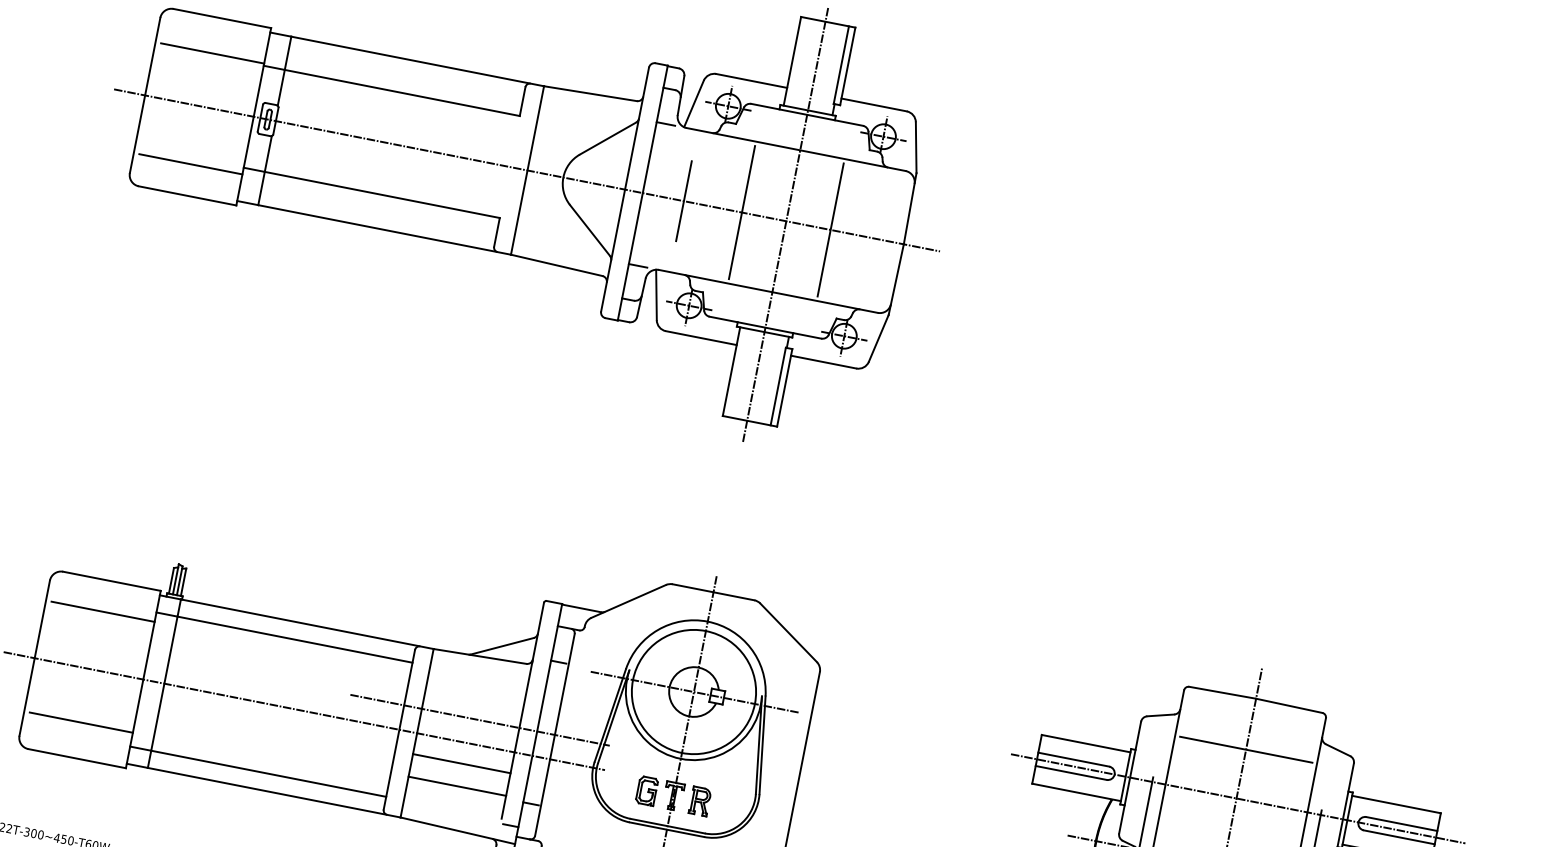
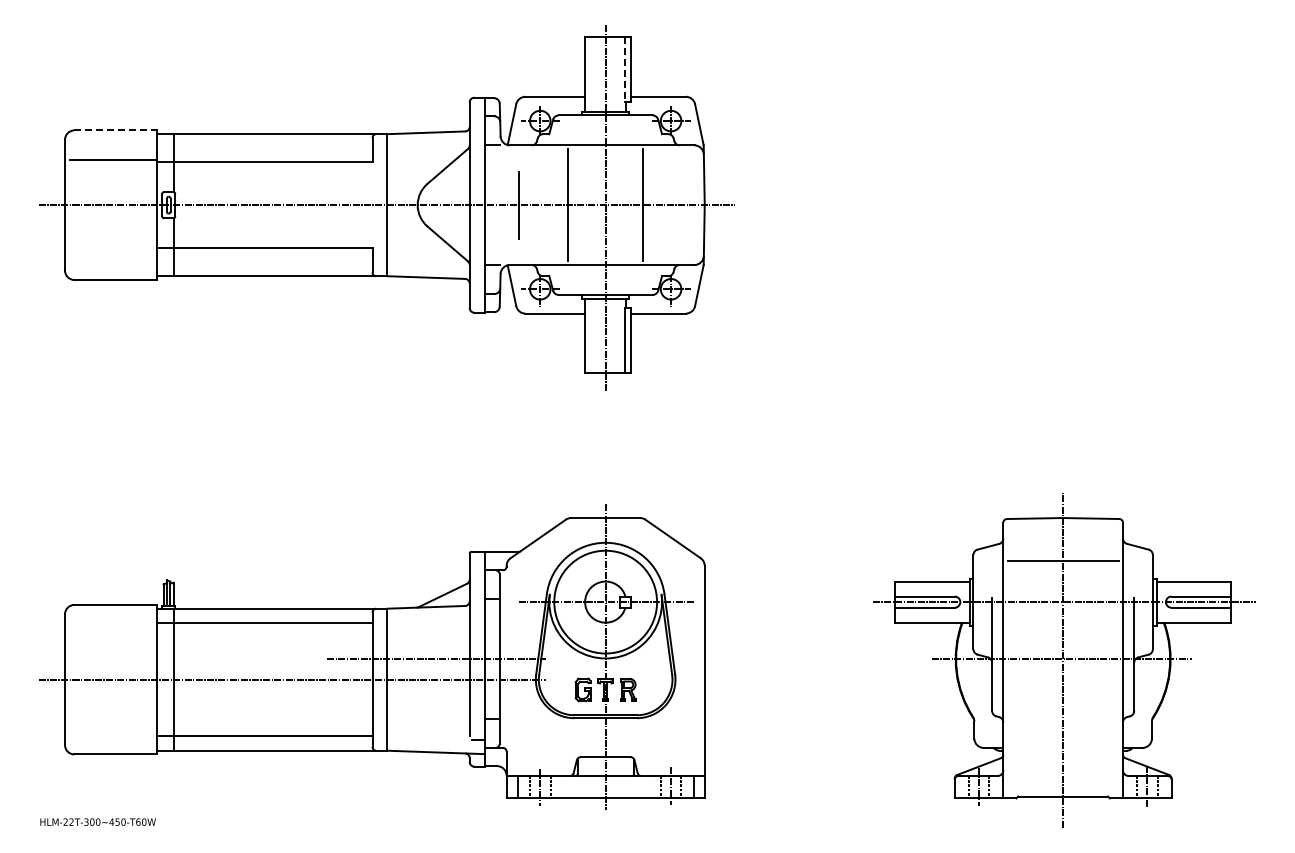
line: (222, 18) -> (115, 130), solid -> dashed
line: (841, 64) -> (625, 69), solid -> dashed
line: (190, 163) -> (112, 253), removed
line: (102, 612) -> (112, 631), removed
line: (80, 722) -> (112, 724), removed
line: (461, 763) -> (428, 697), removed
line: (457, 786) -> (428, 716), removed

